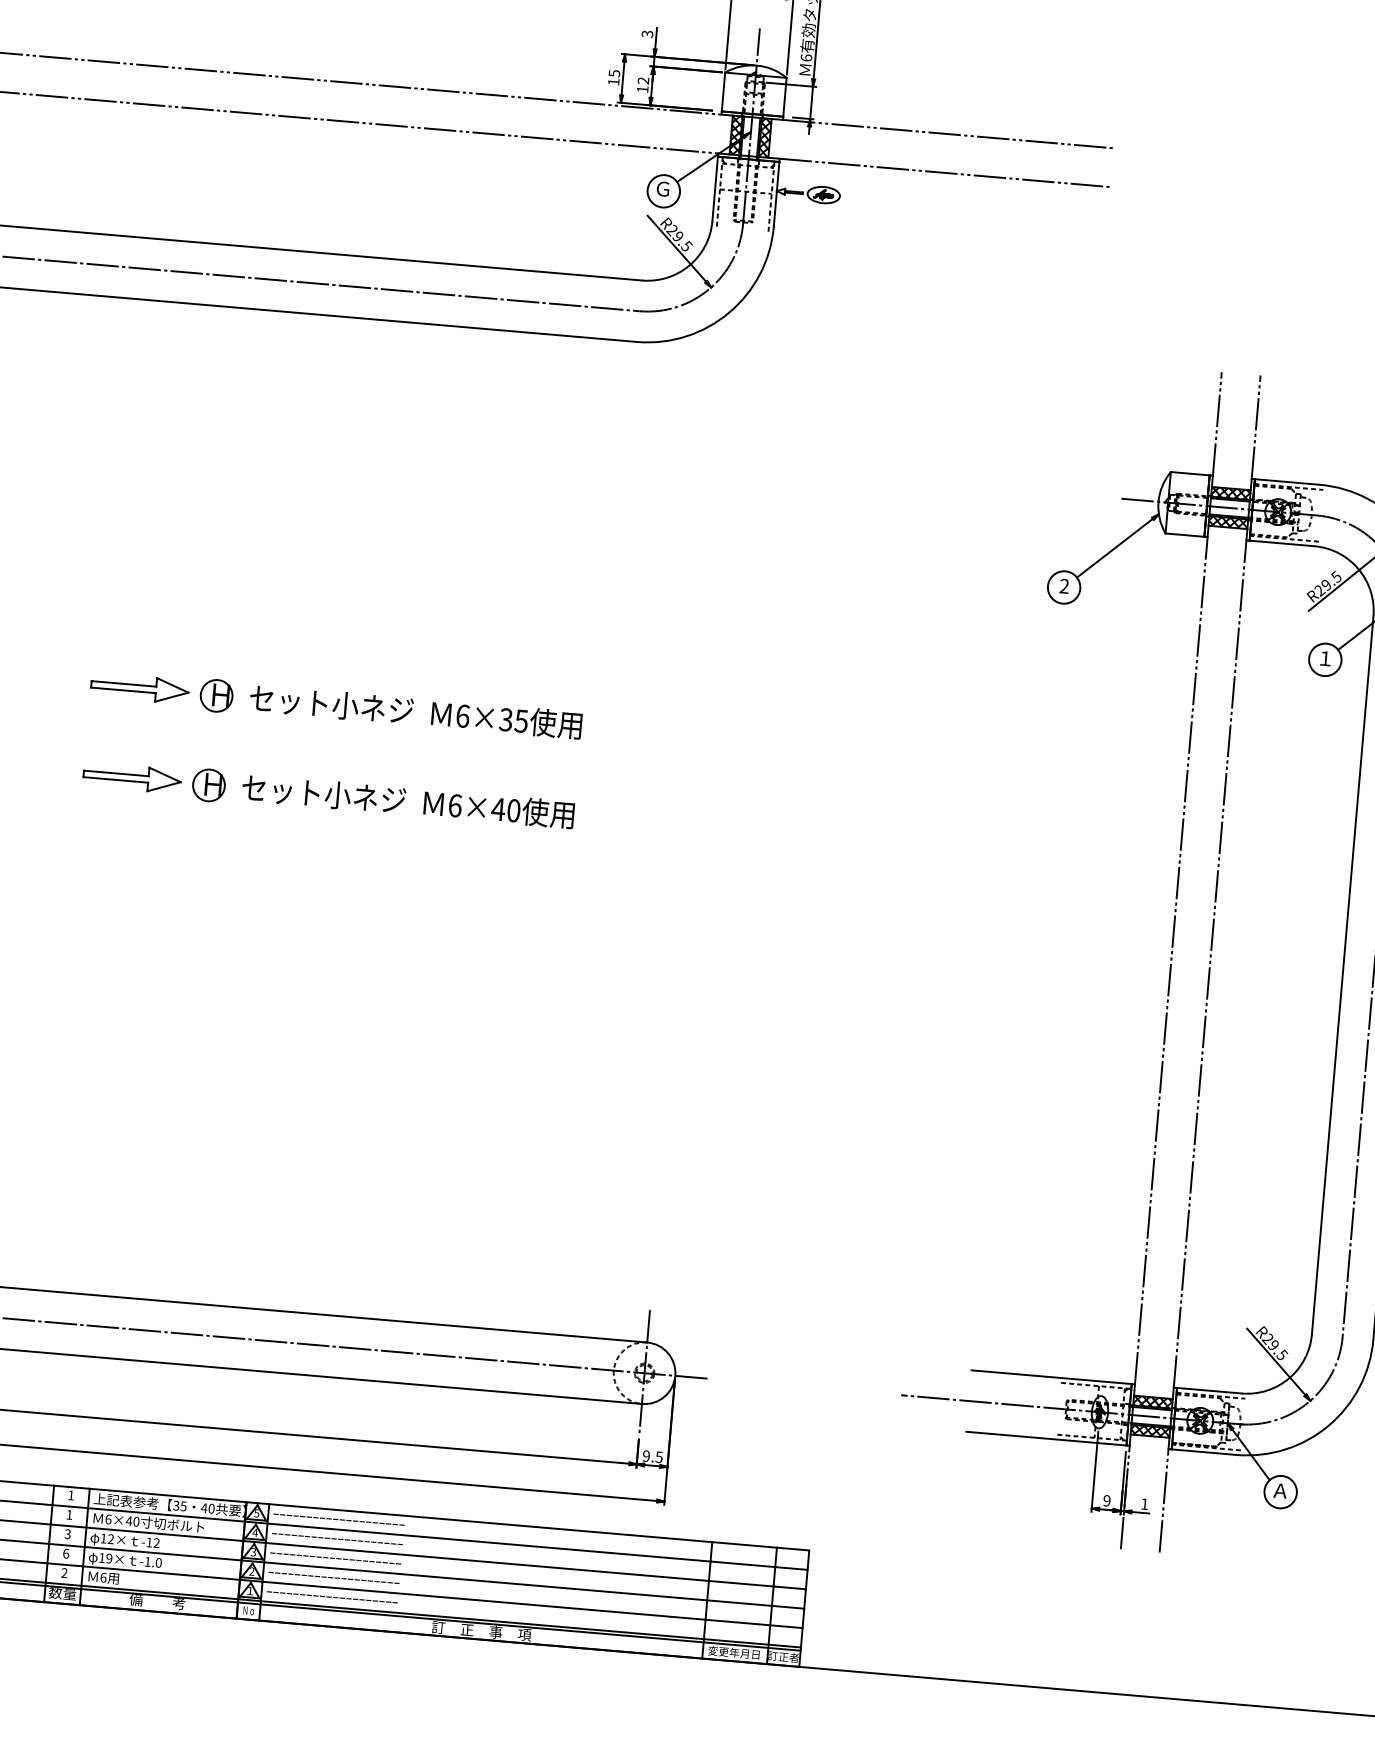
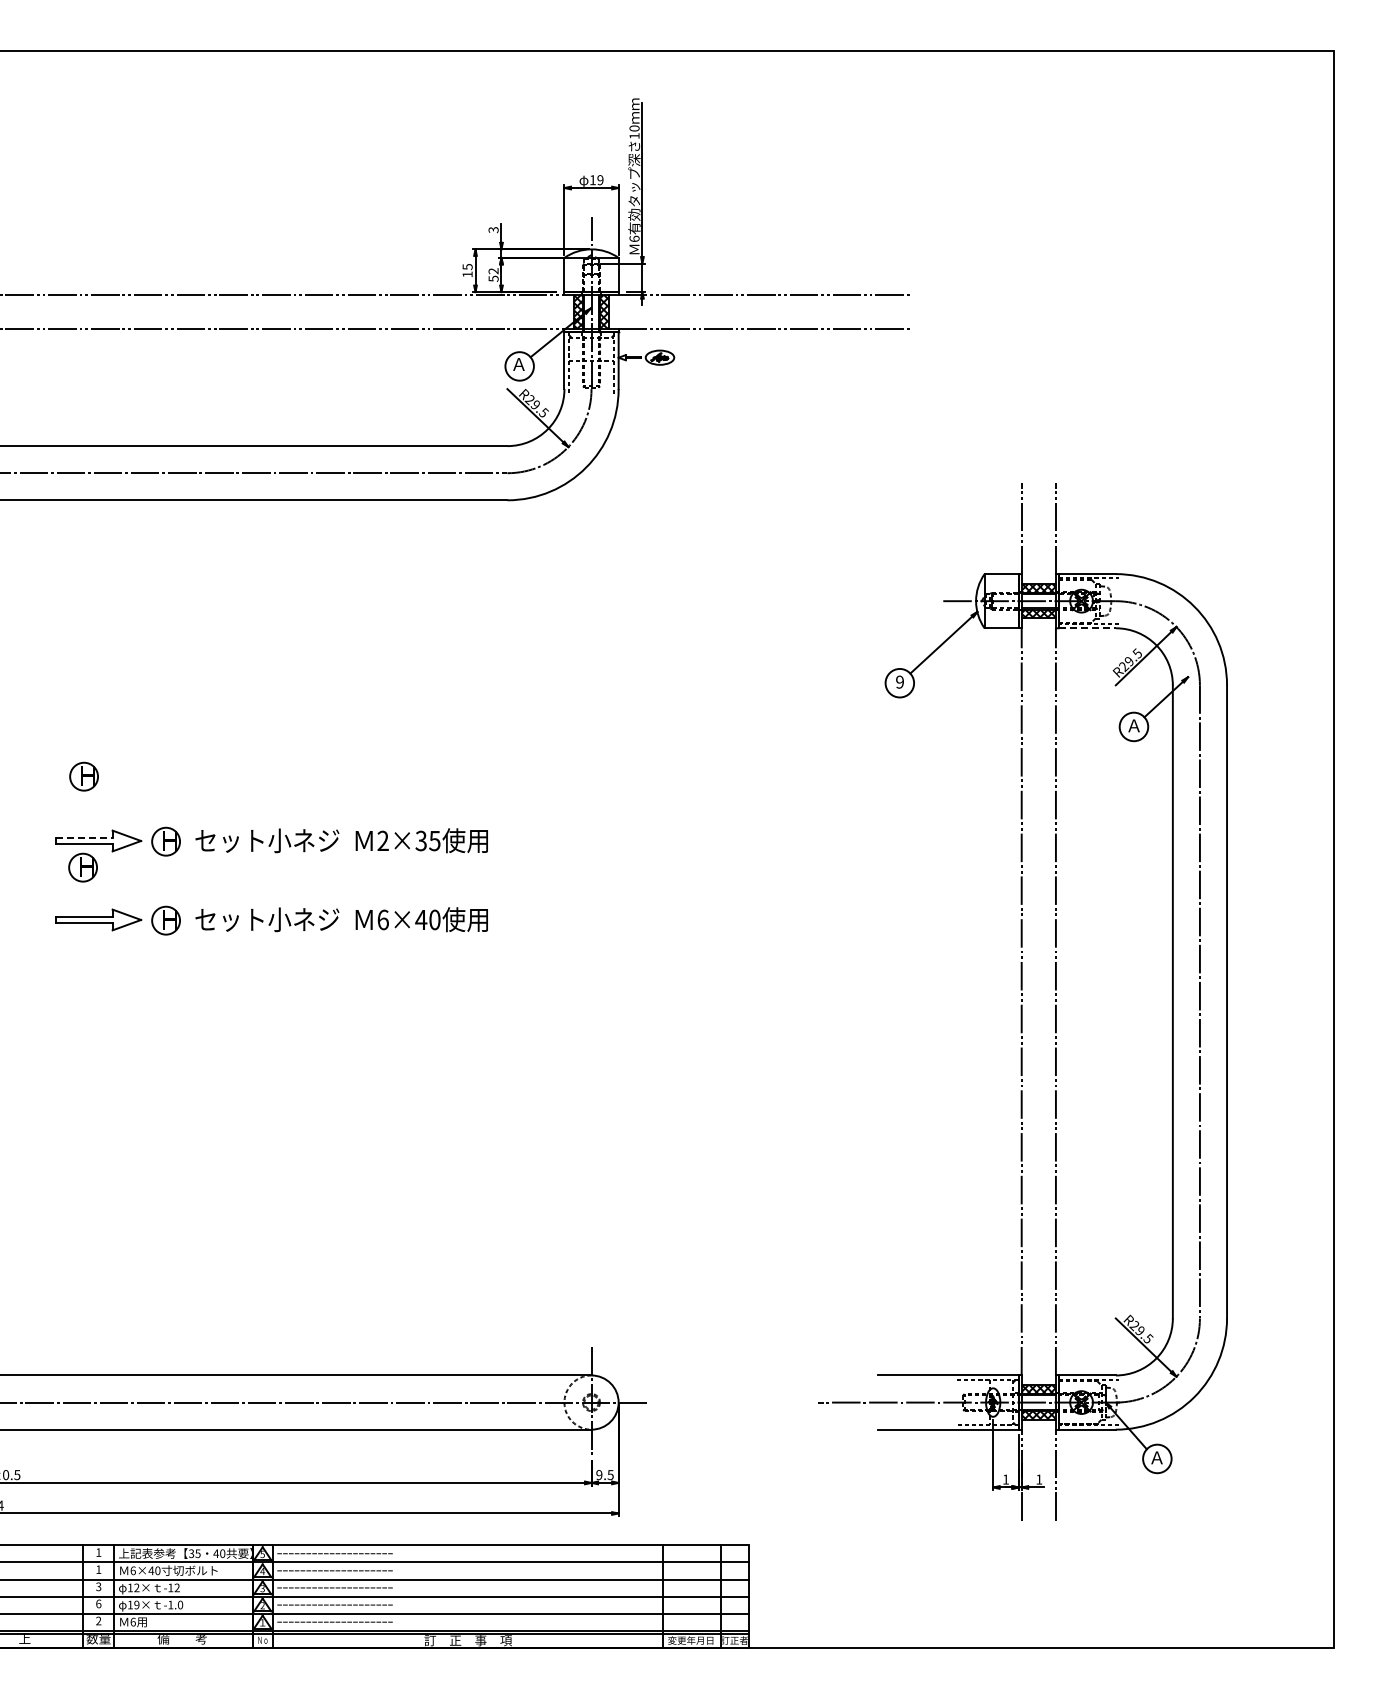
text: (642, 89) -> (493, 278), 12 -> 52
text: (662, 189) -> (518, 364), Ｇ -> Ａ
line: (1282, 543) -> (1087, 628), solid -> dashed
text: (1063, 586) -> (899, 682), 2 -> 9
part: (129, 613) -> (83, 776), added
text: (1324, 658) -> (1133, 725), １ -> Ａ
line: (124, 684) -> (84, 838), solid -> dashed
text: (462, 715) -> (382, 840), 6×35 -> 2×35
part: (119, 717) -> (82, 867), added
text: (1106, 1500) -> (1005, 1479), 9 -> 1

